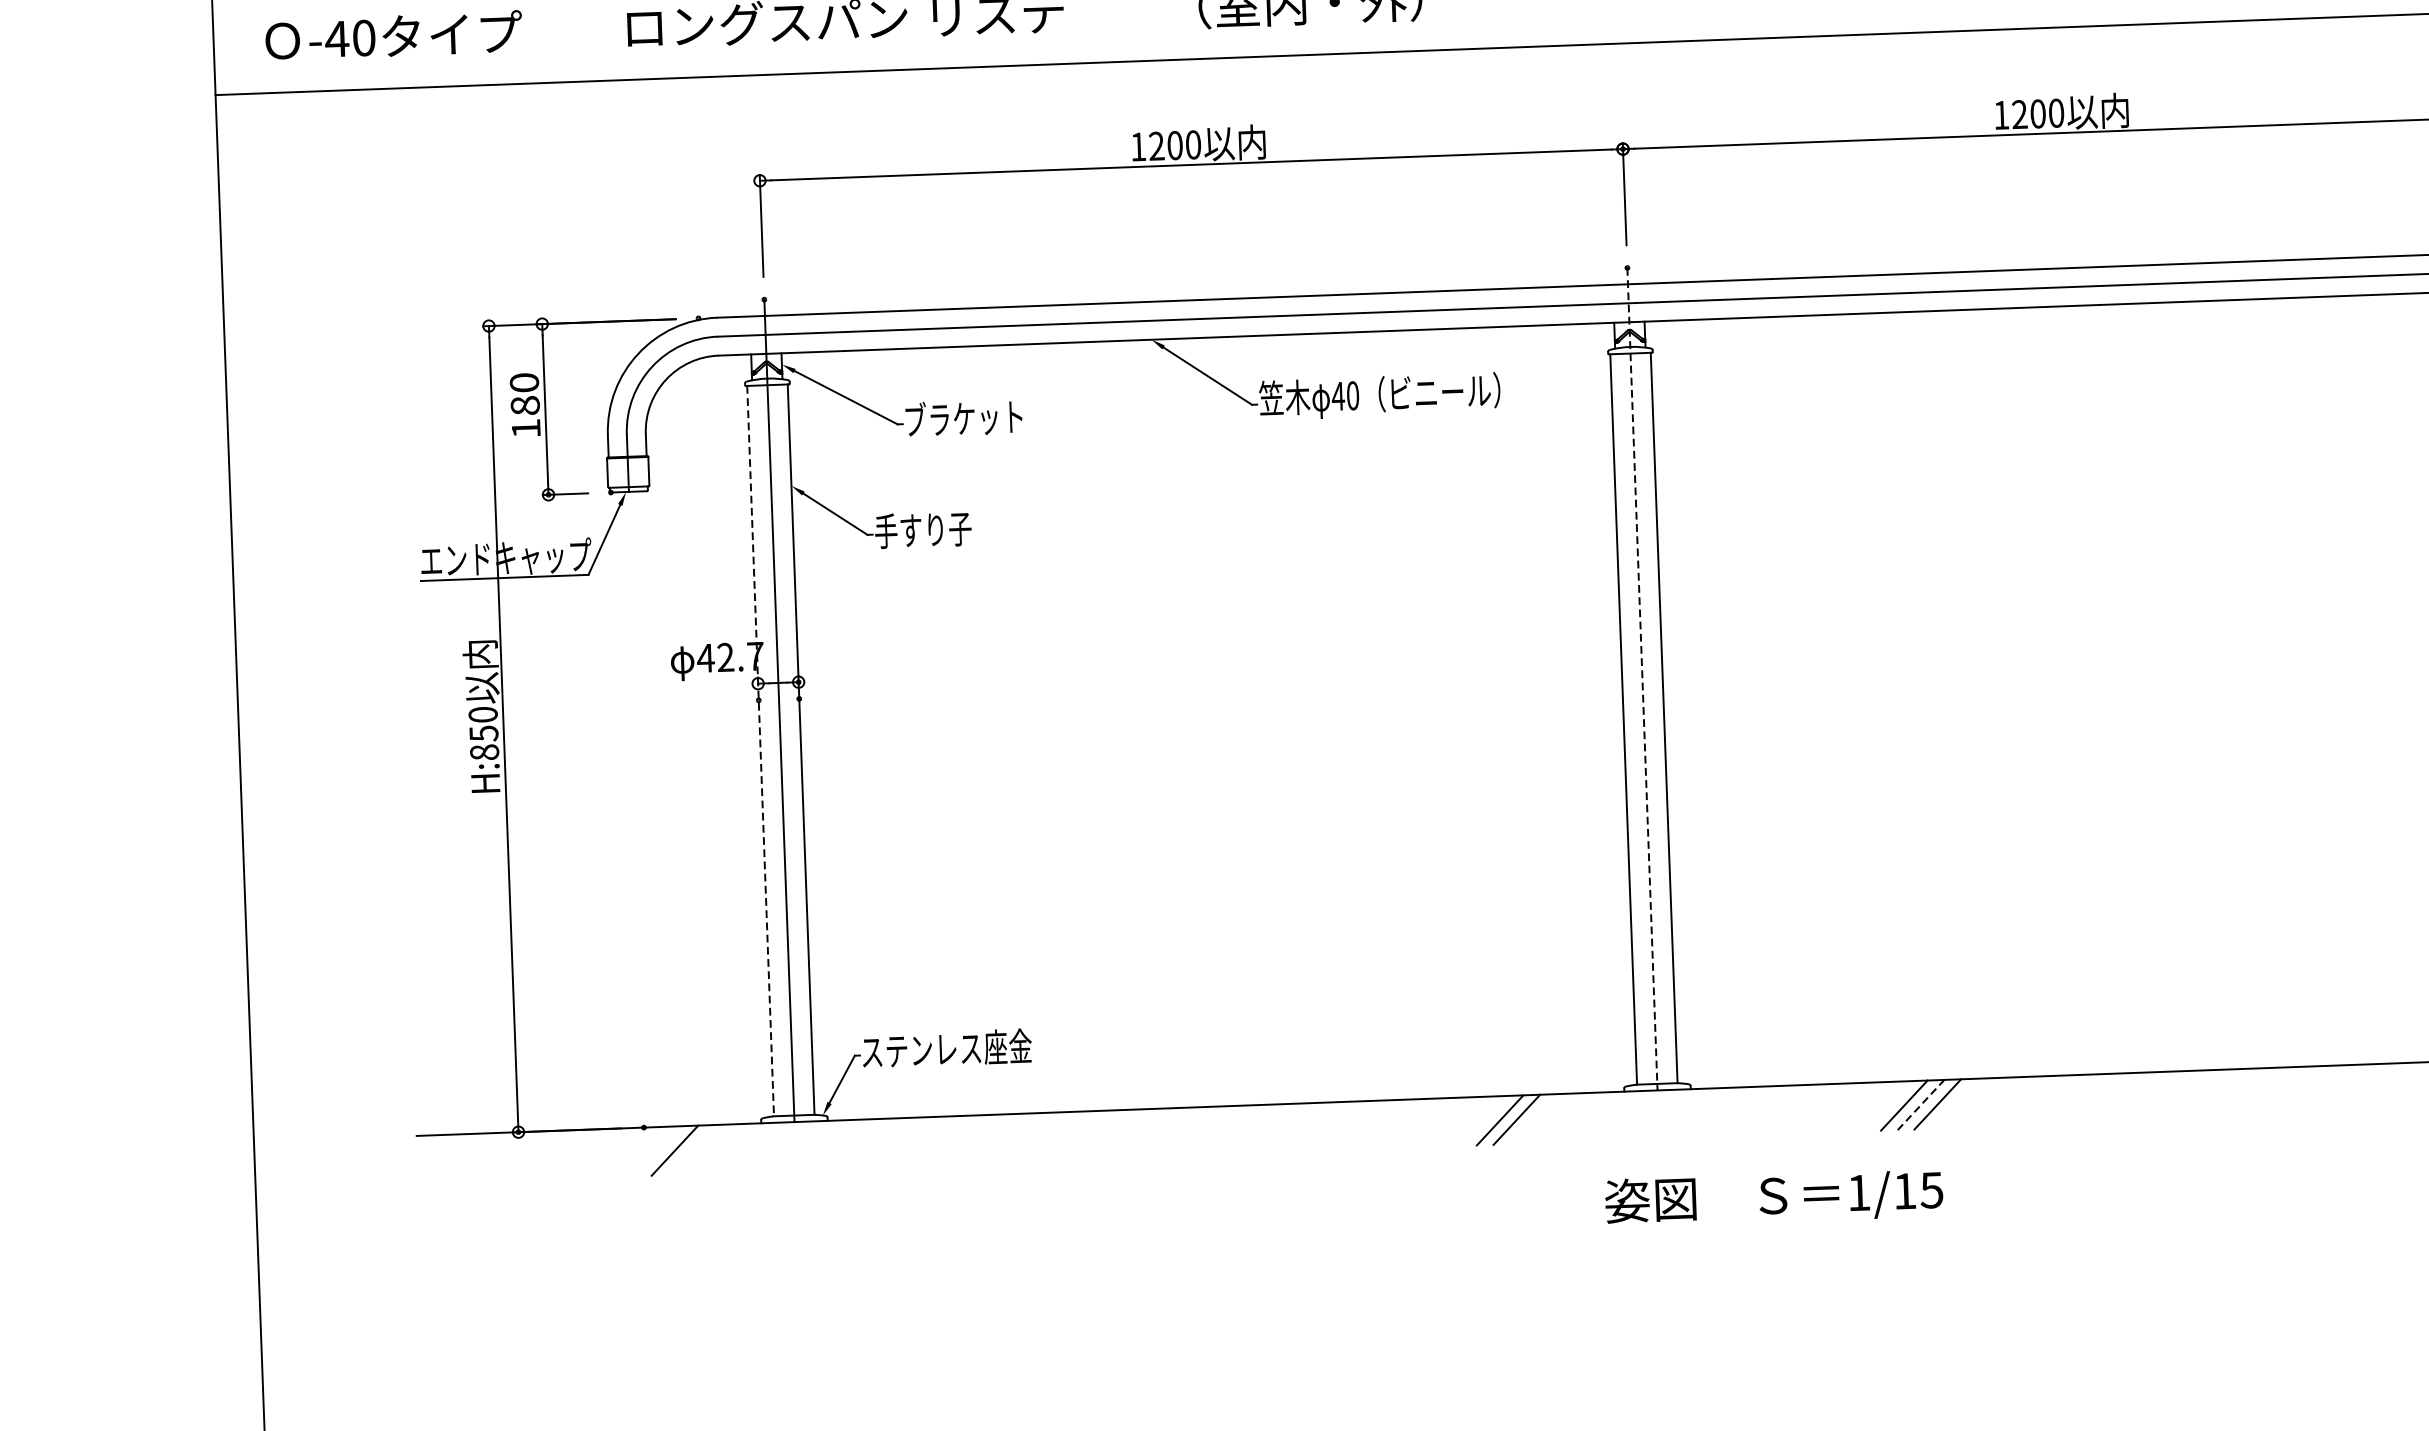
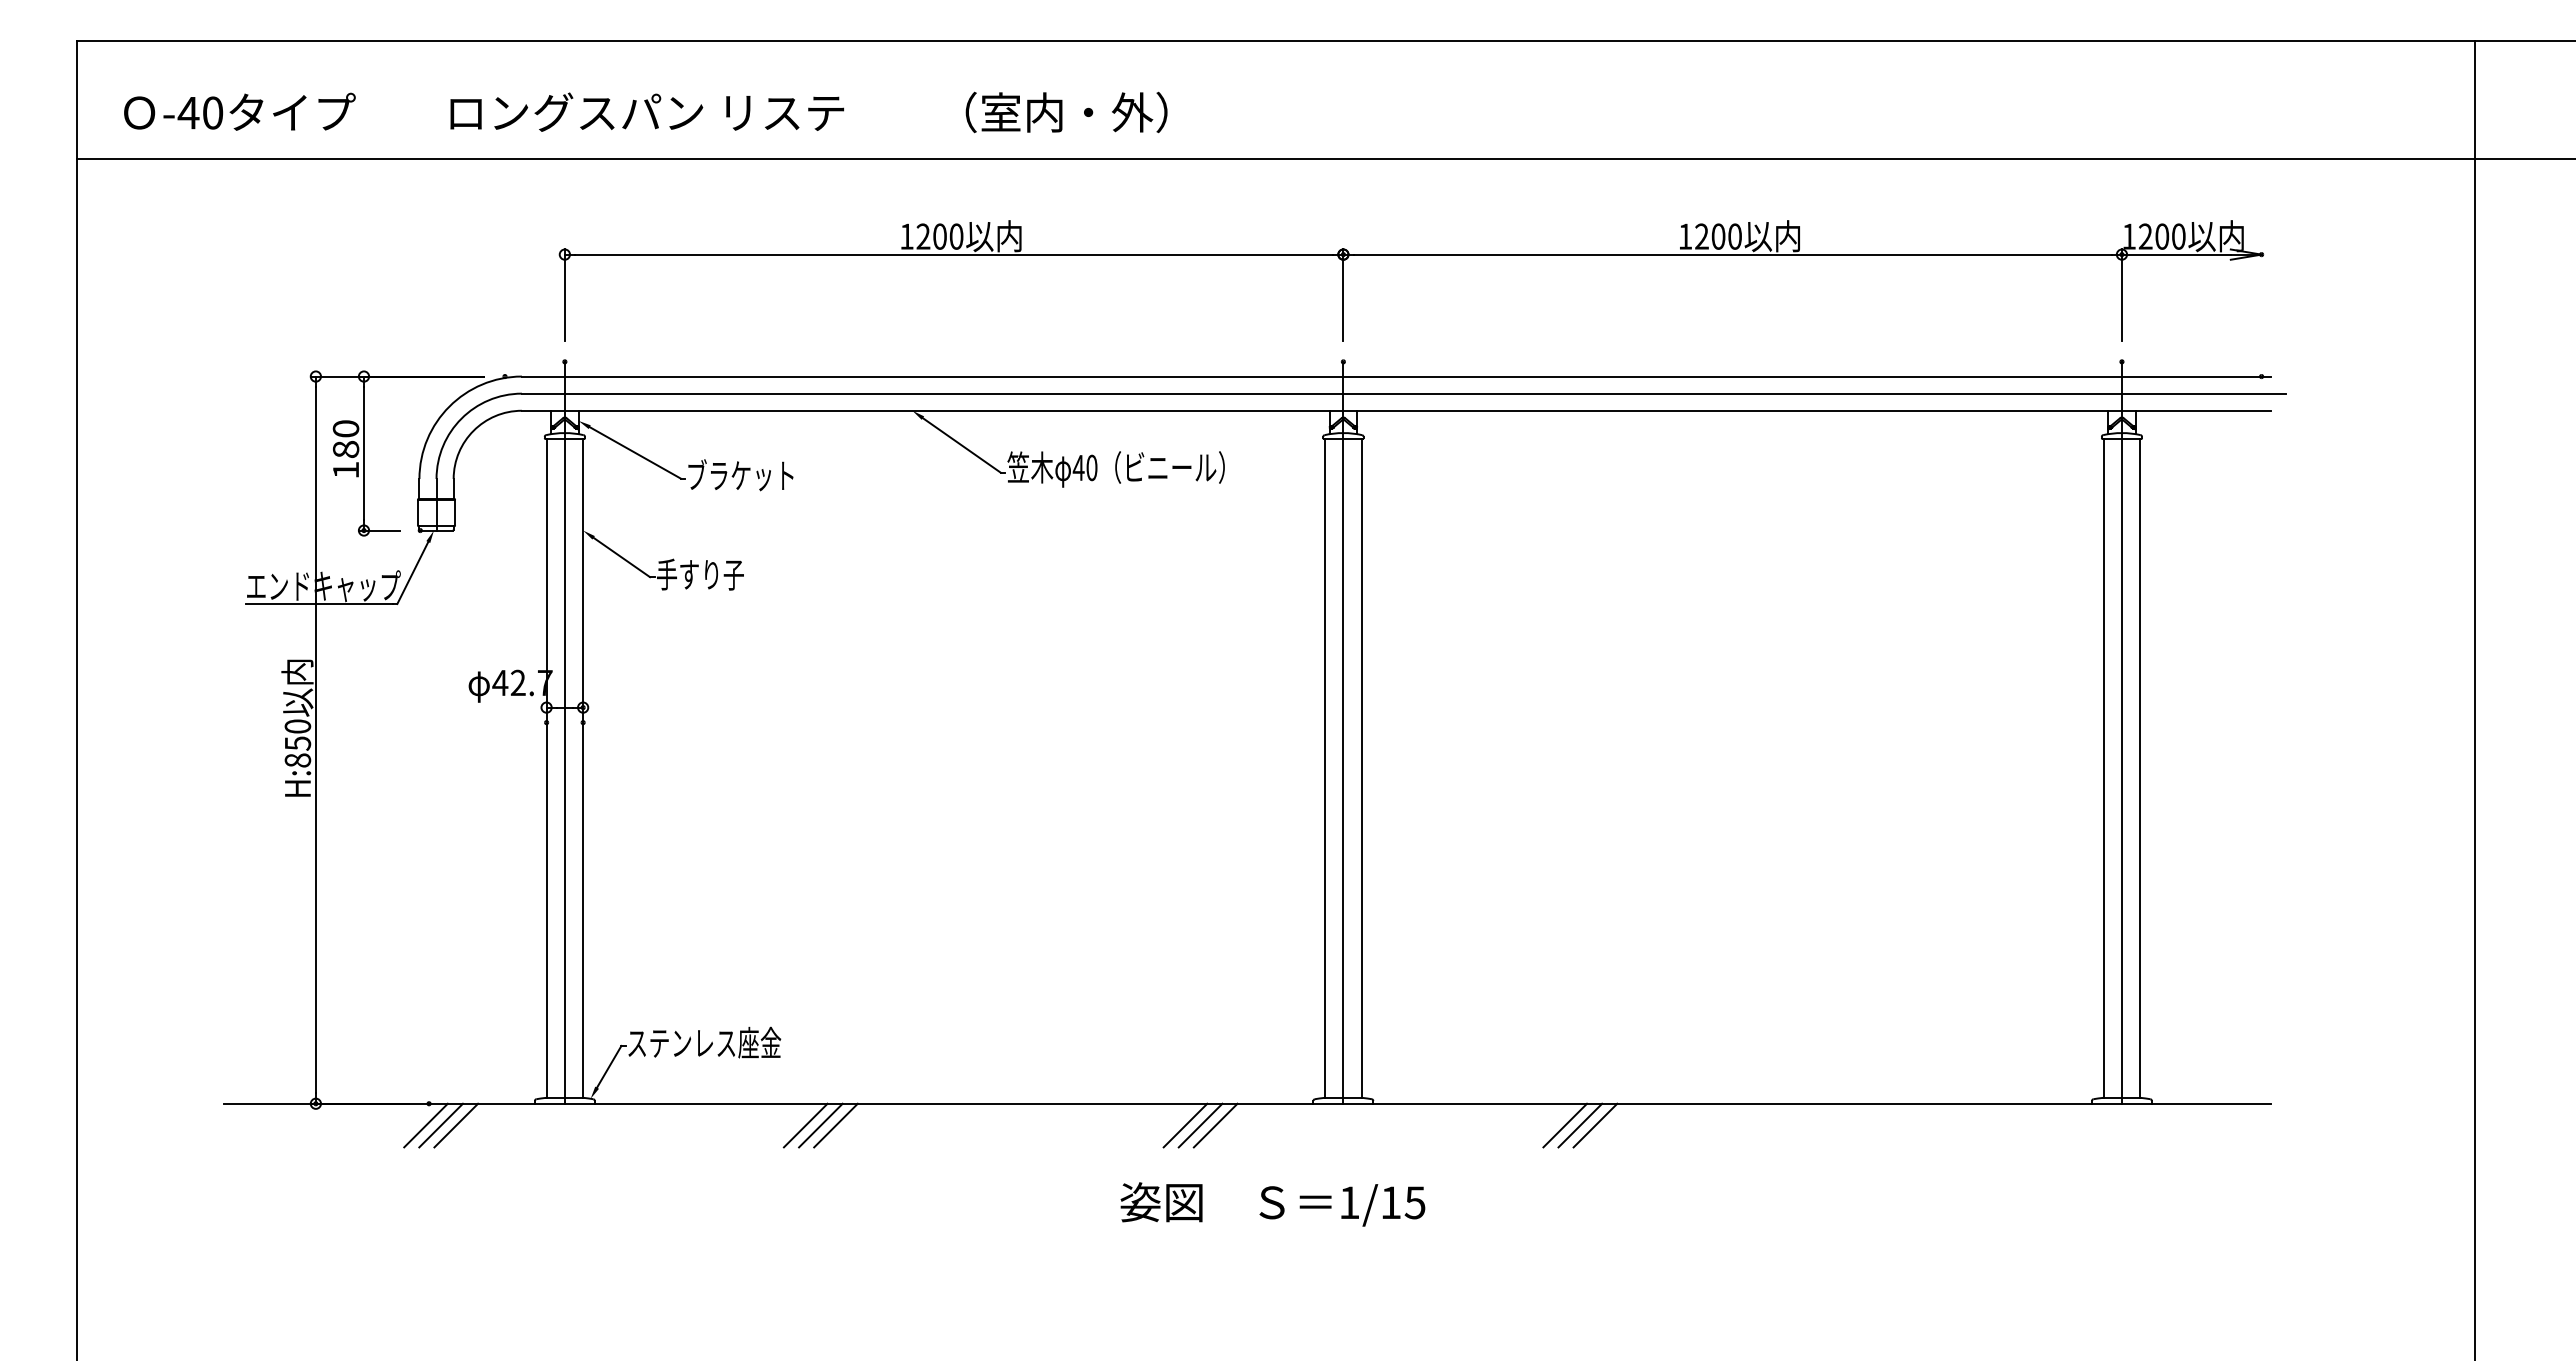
line: (1642, 678) -> (1343, 732), dashed -> solid
line: (760, 751) -> (546, 768), dashed -> solid
line: (1921, 1104) -> (1580, 1125), dashed -> solid
line: (1483, 1120) -> (1185, 1125), added
line: (1078, 1135) -> (820, 1125), added
line: (1095, 1135) -> (835, 1125), added
line: (1062, 1136) -> (805, 1125), added
line: (640, 1151) -> (425, 1125), added
line: (657, 1151) -> (440, 1125), added
text: (1773, 1198) -> (1272, 1204), moved

